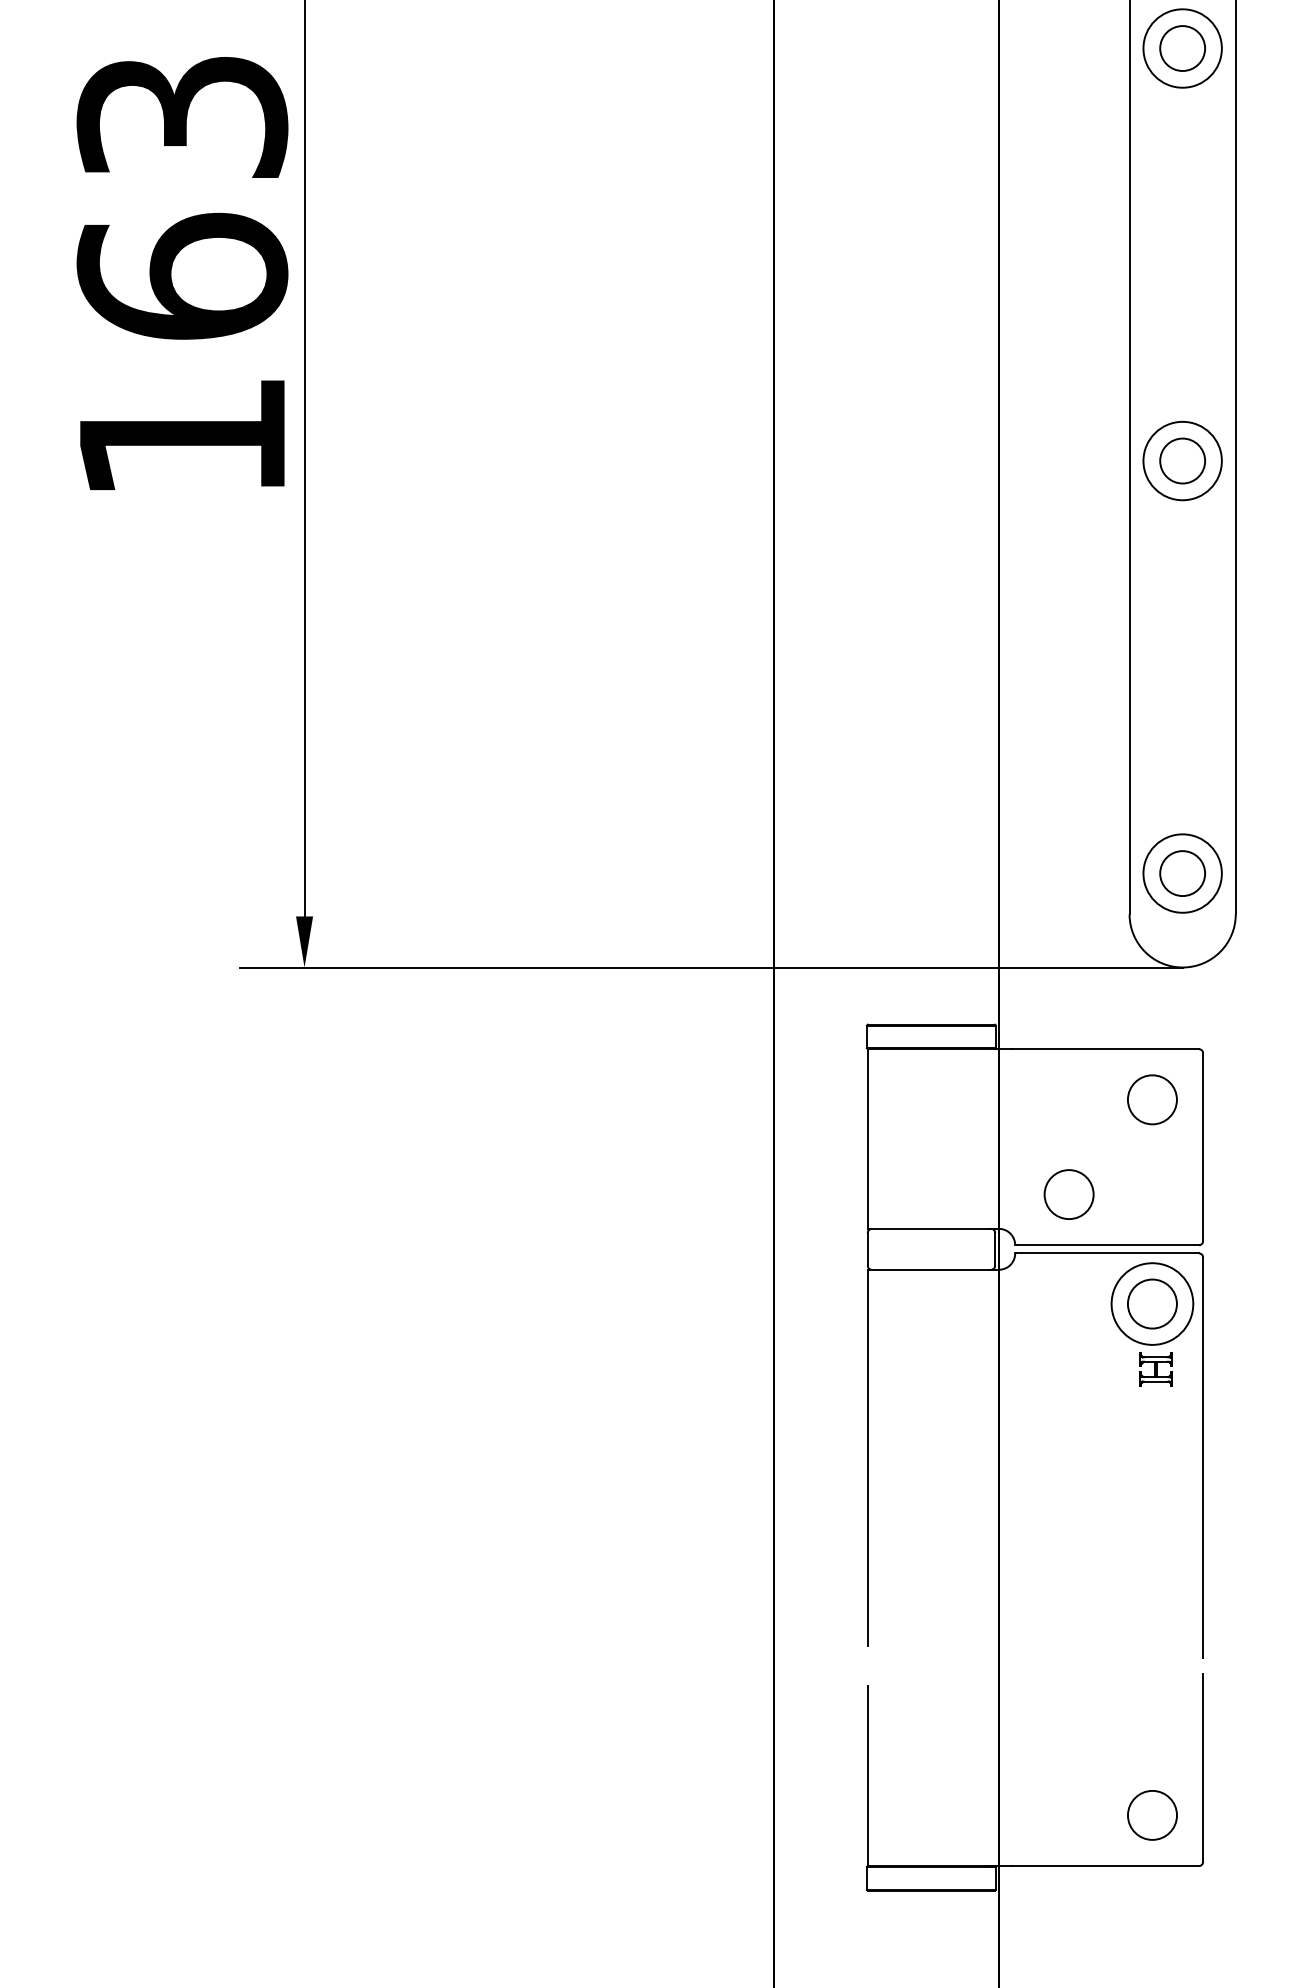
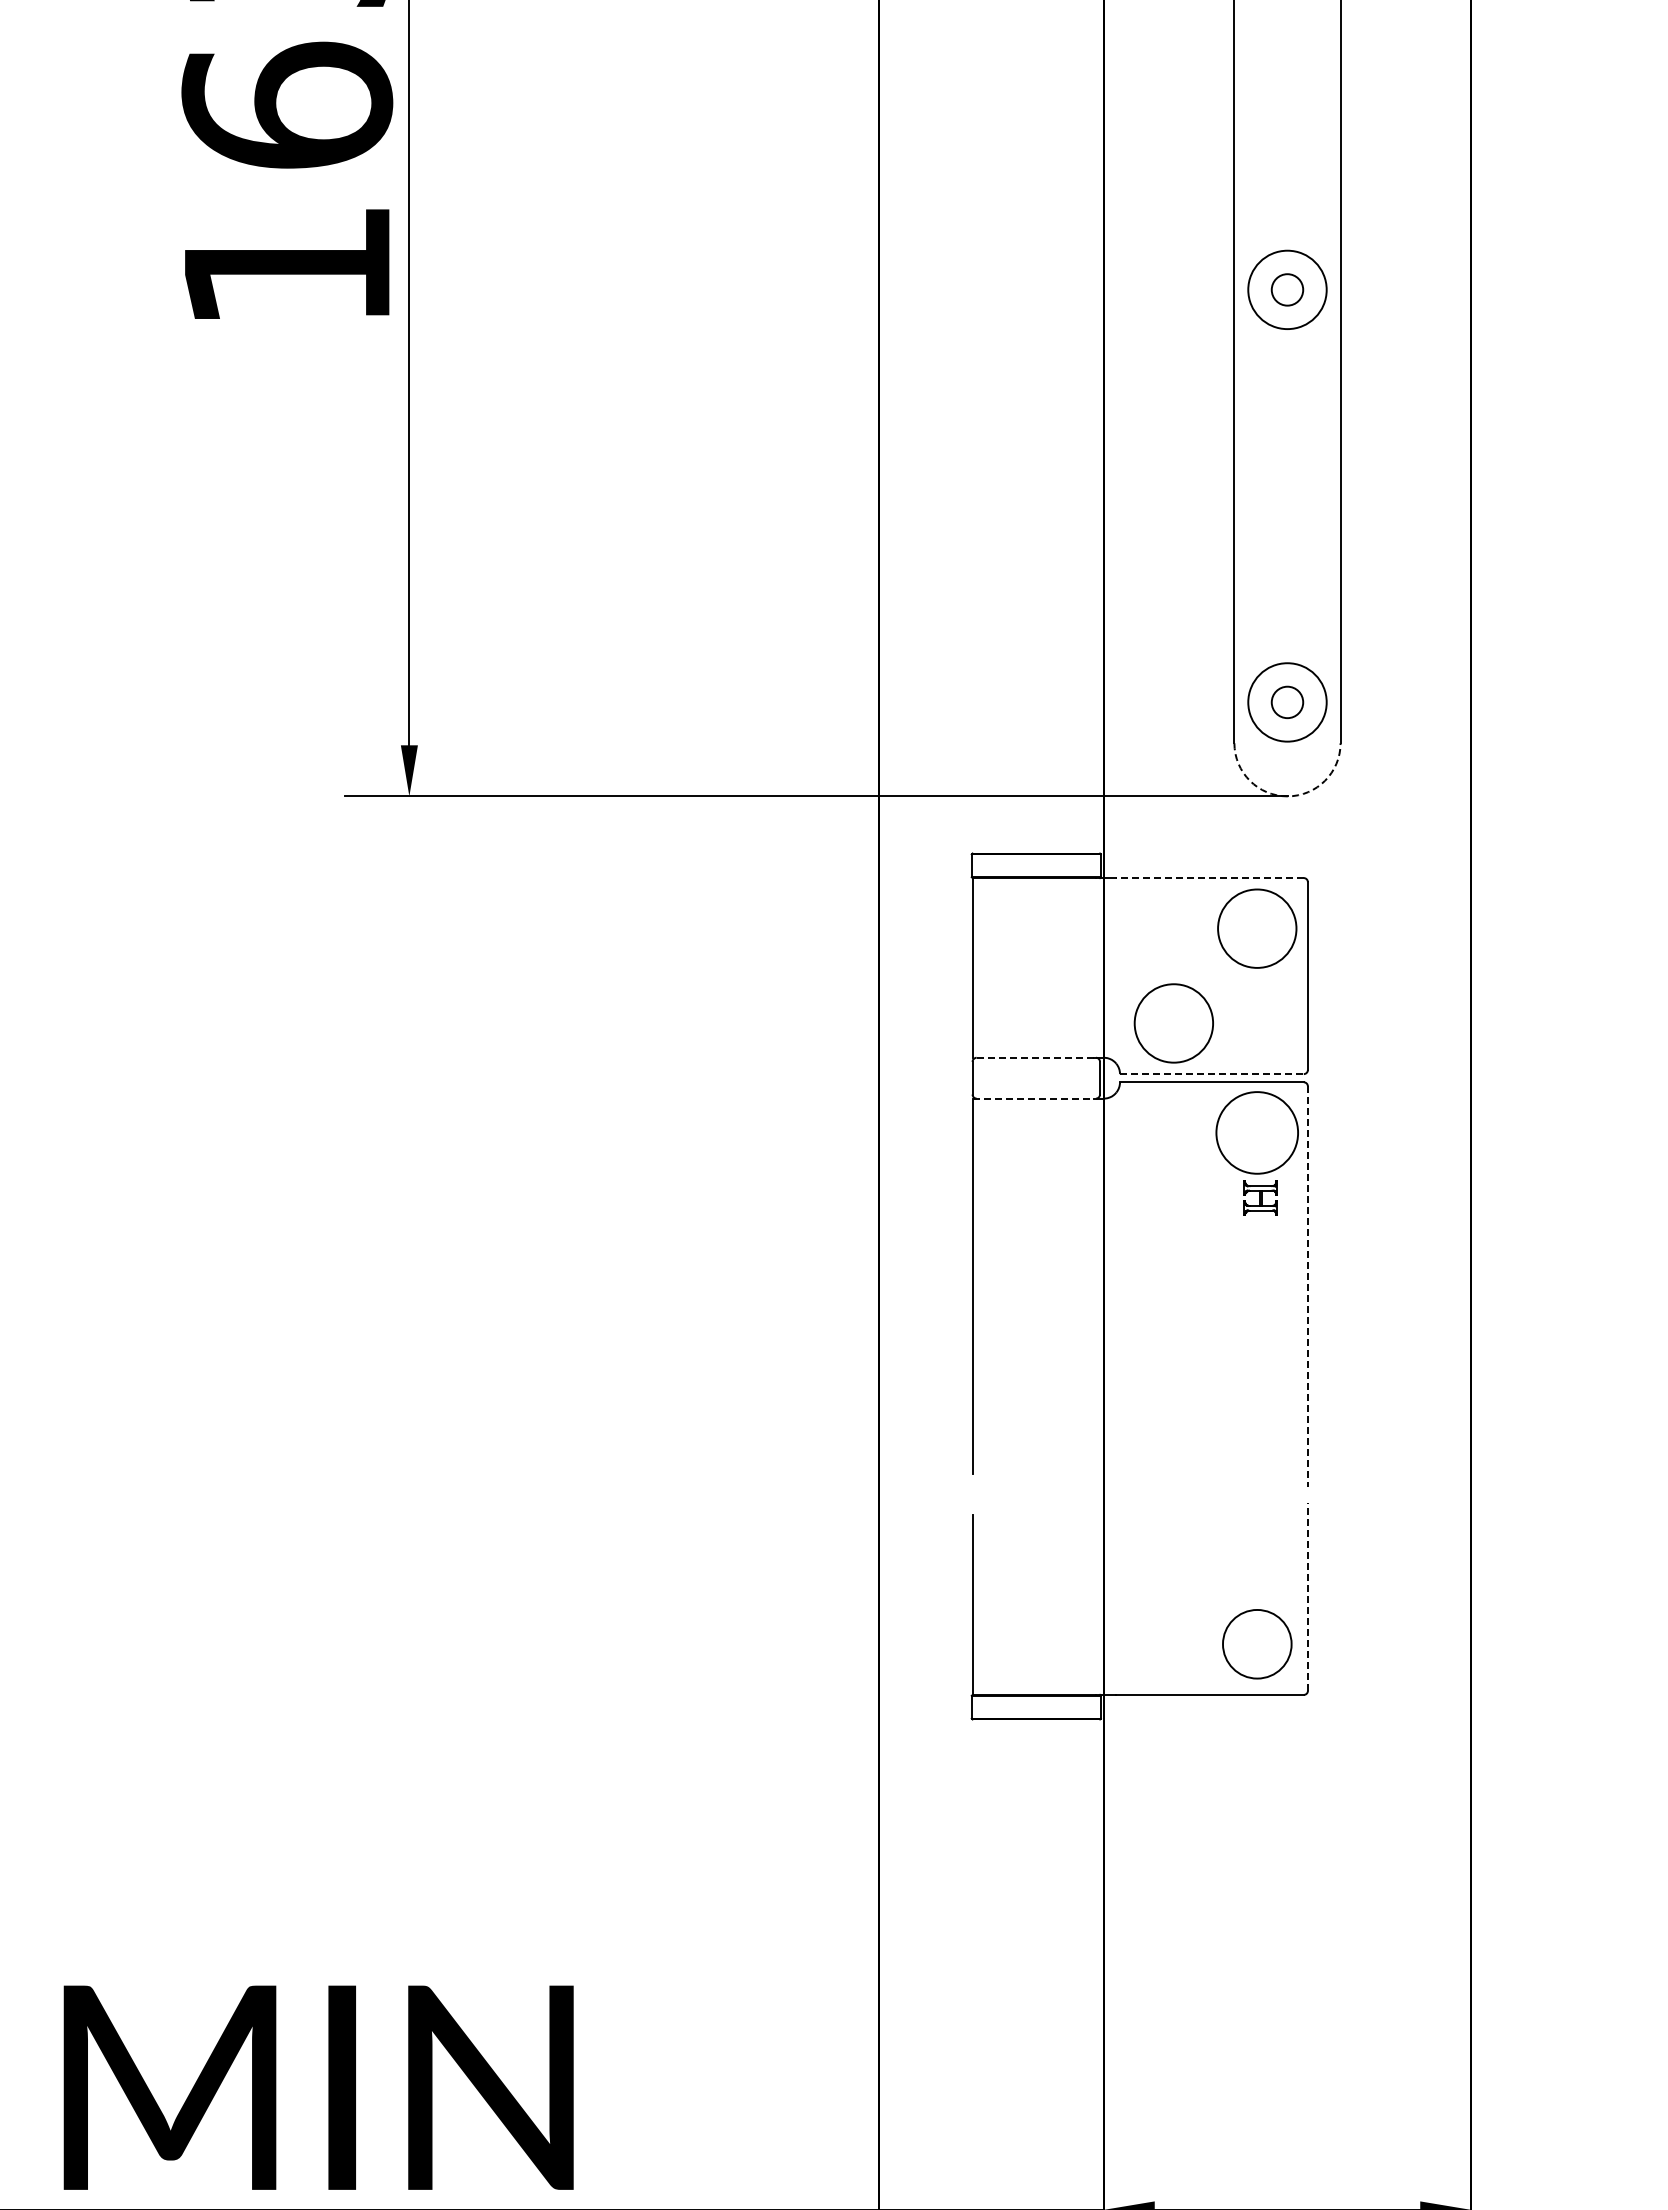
circle: (1182, 460) -> (1287, 289), size x0.7
circle: (1182, 872) -> (1287, 701), size x0.7
arc: (1182, 967) -> (1287, 796), solid -> dashed
line: (1105, 1049) -> (1210, 878), solid -> dashed
circle: (1151, 1099) -> (1256, 928), size x1.6
circle: (1068, 1194) -> (1173, 1023), size x1.6
line: (928, 1228) -> (1033, 1057), solid -> dashed
line: (1106, 1245) -> (1211, 1074), solid -> dashed
line: (928, 1269) -> (1033, 1098), solid -> dashed
circle: (1151, 1303) -> (1256, 1132), removed
line: (1202, 1458) -> (1307, 1287), solid -> dashed
line: (1202, 1767) -> (1307, 1596), solid -> dashed
circle: (1151, 1814) -> (1256, 1643), size x1.4

